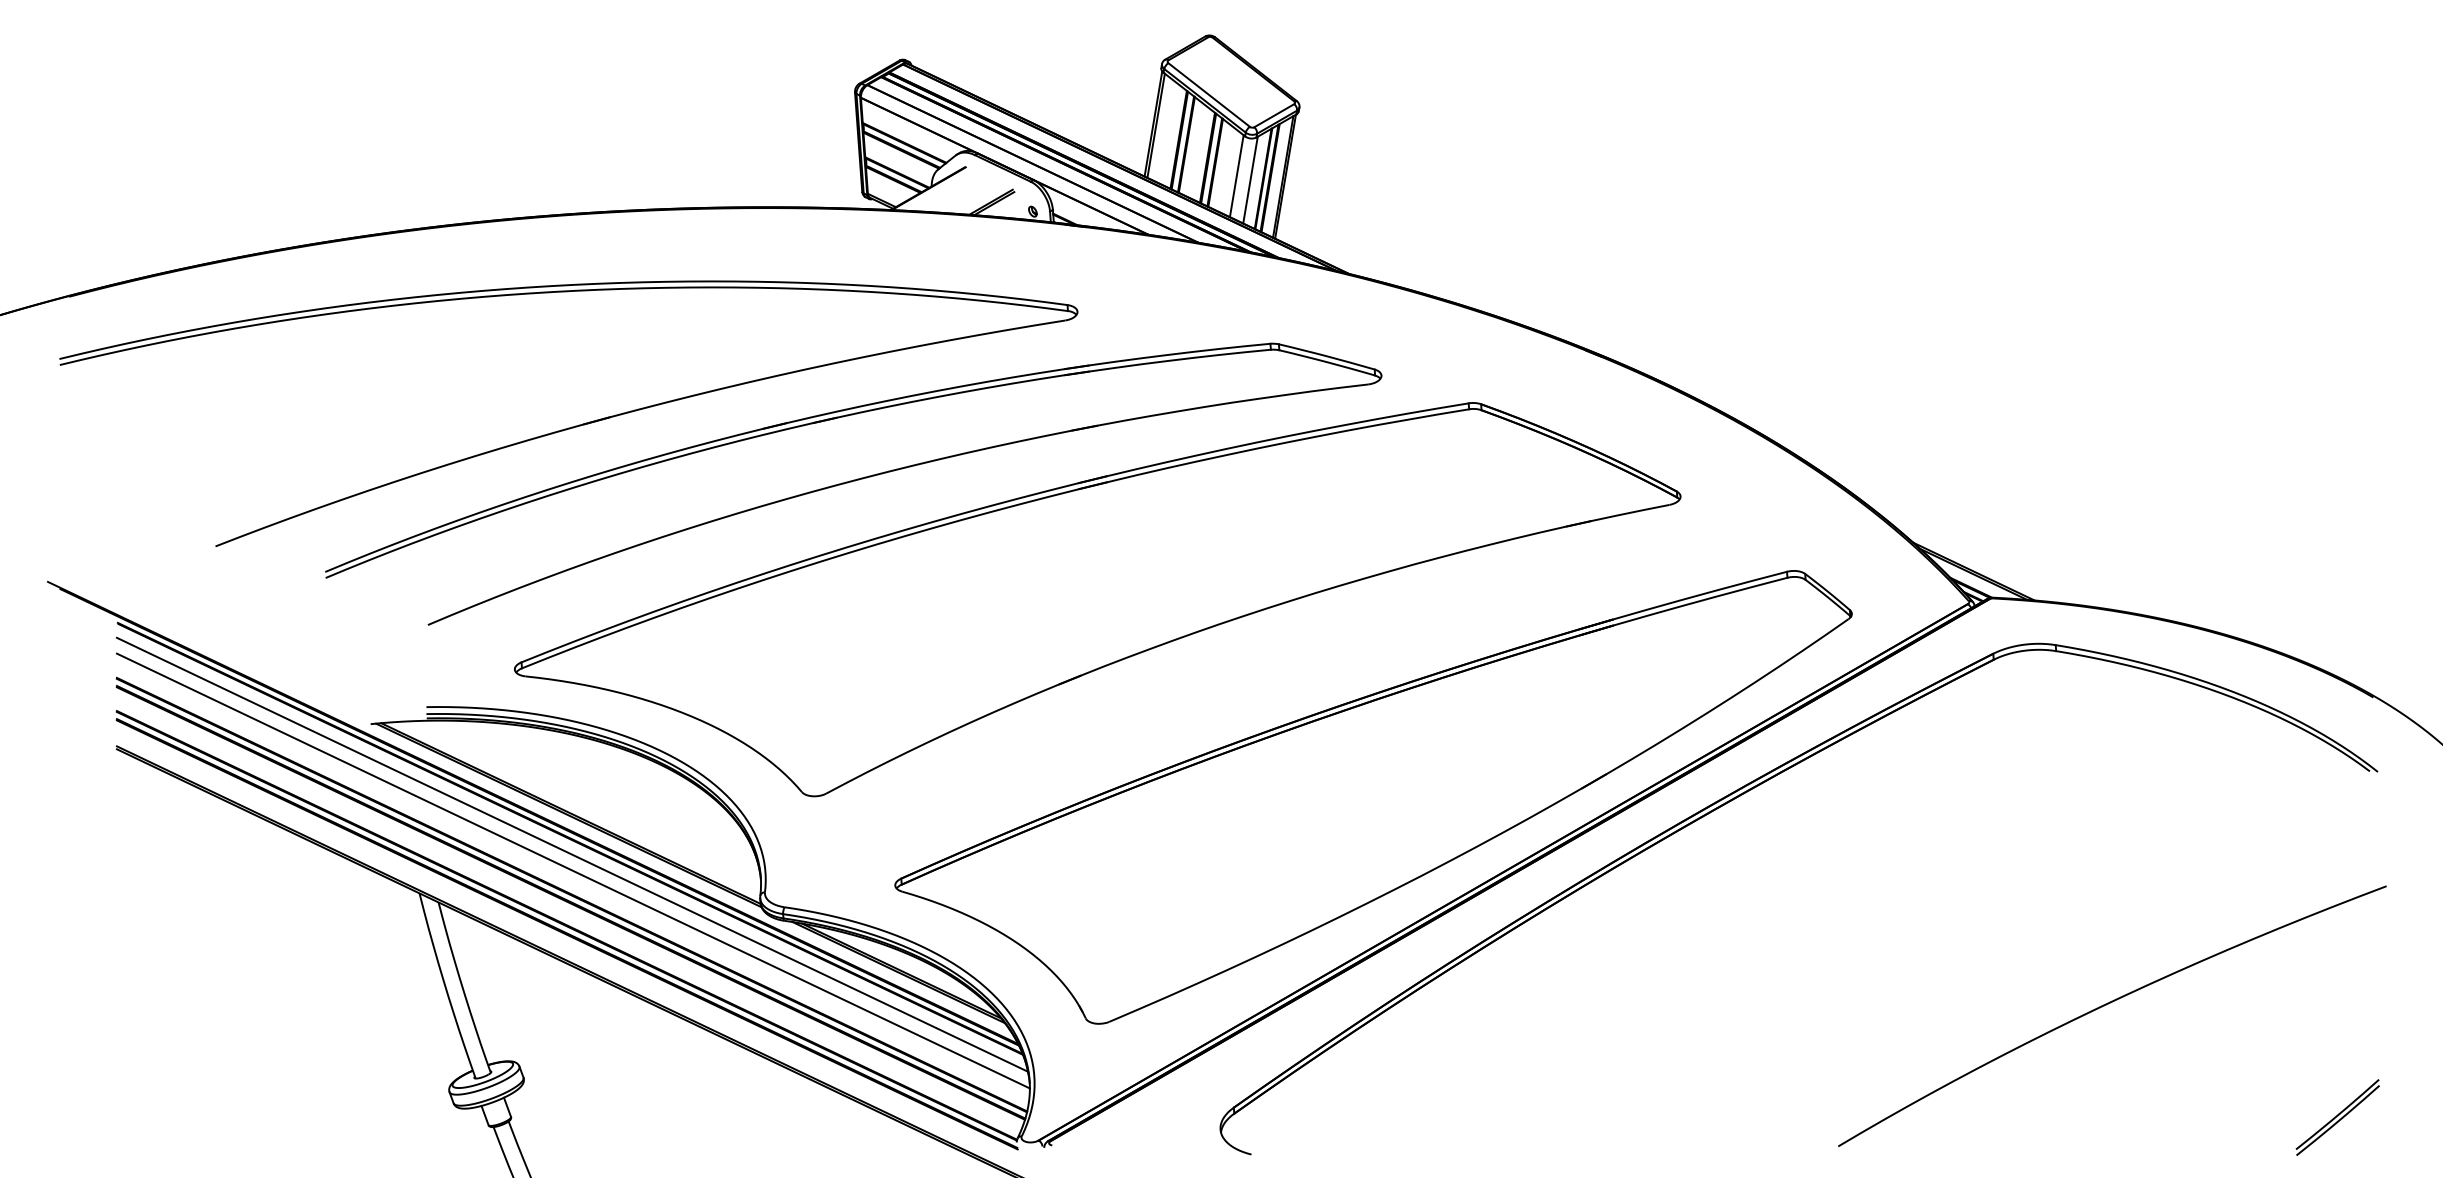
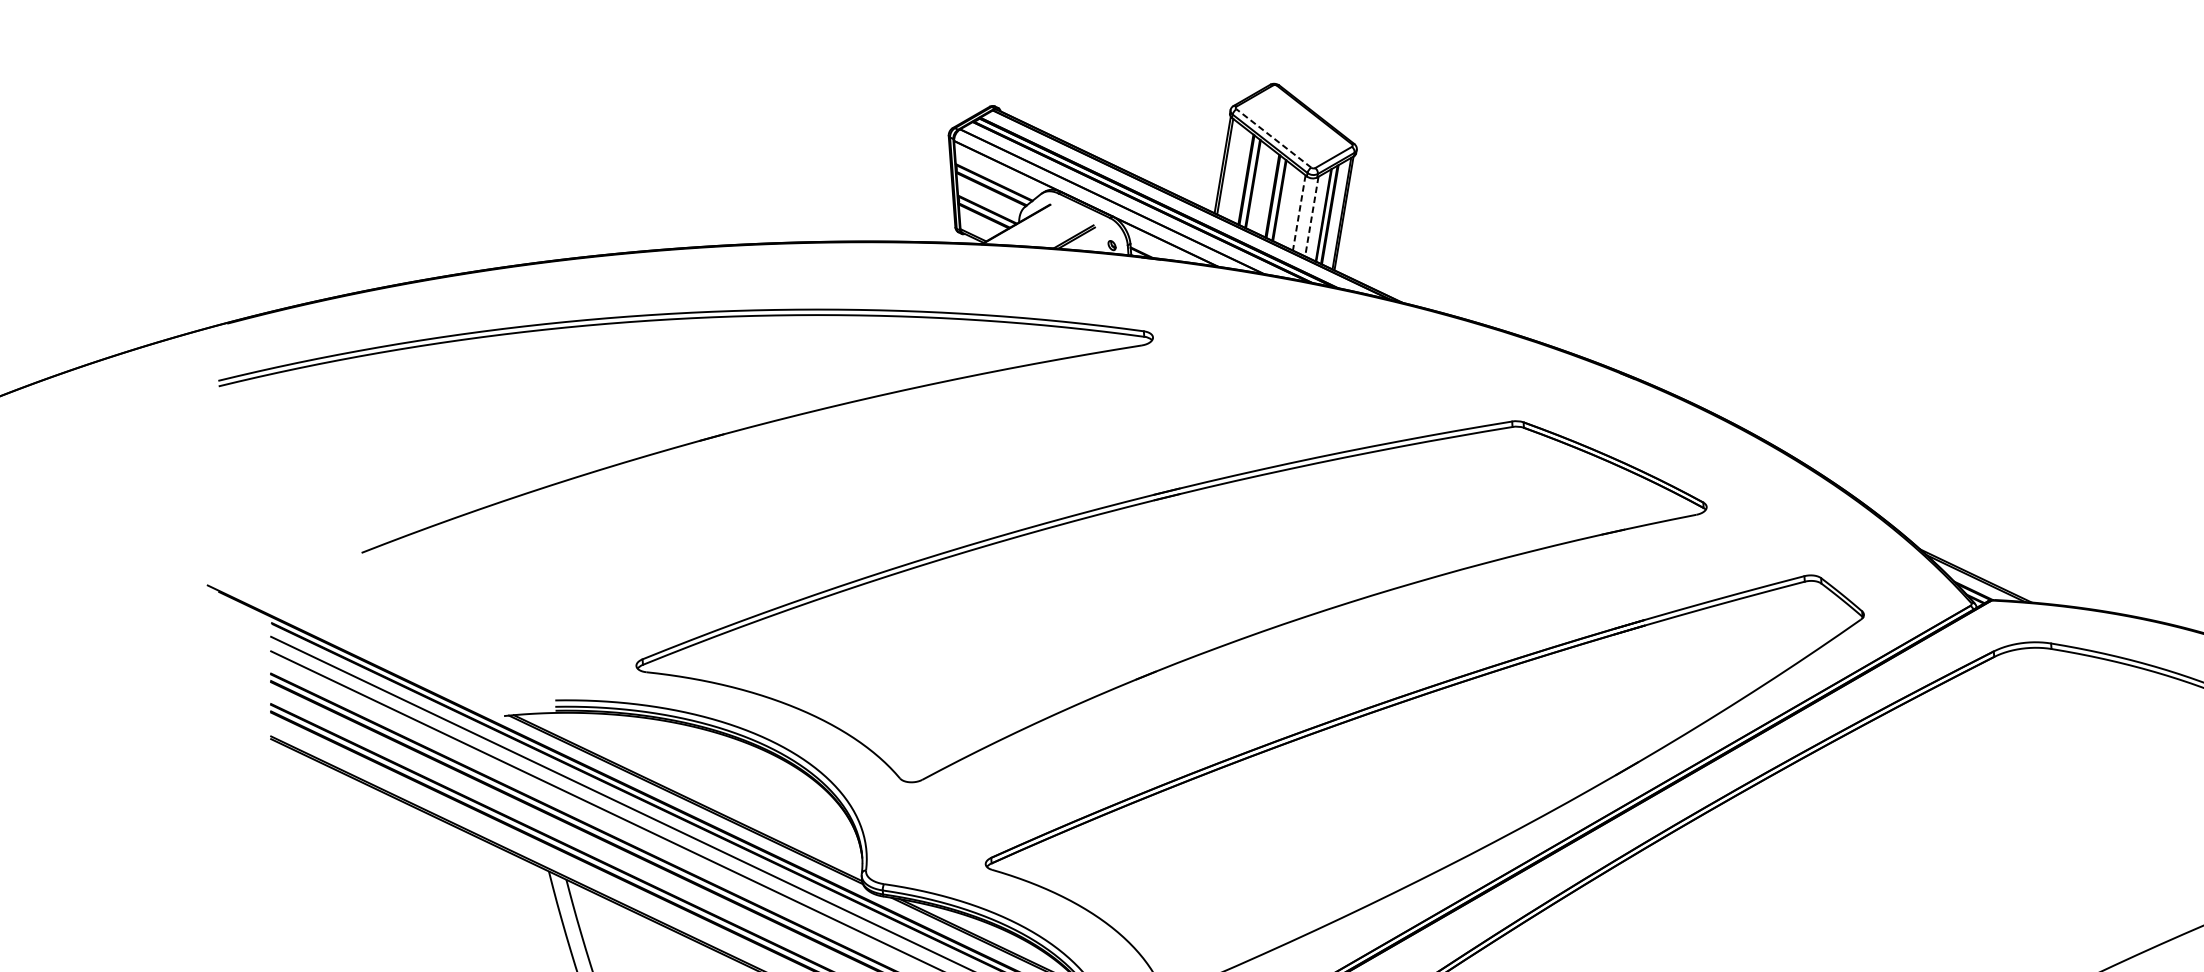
line: (1209, 95) -> (1274, 138), solid -> dashed
line: (1236, 176) -> (1298, 213), solid -> dashed
line: (1250, 180) -> (1311, 216), solid -> dashed
part: (853, 483) -> (947, 495), removed

